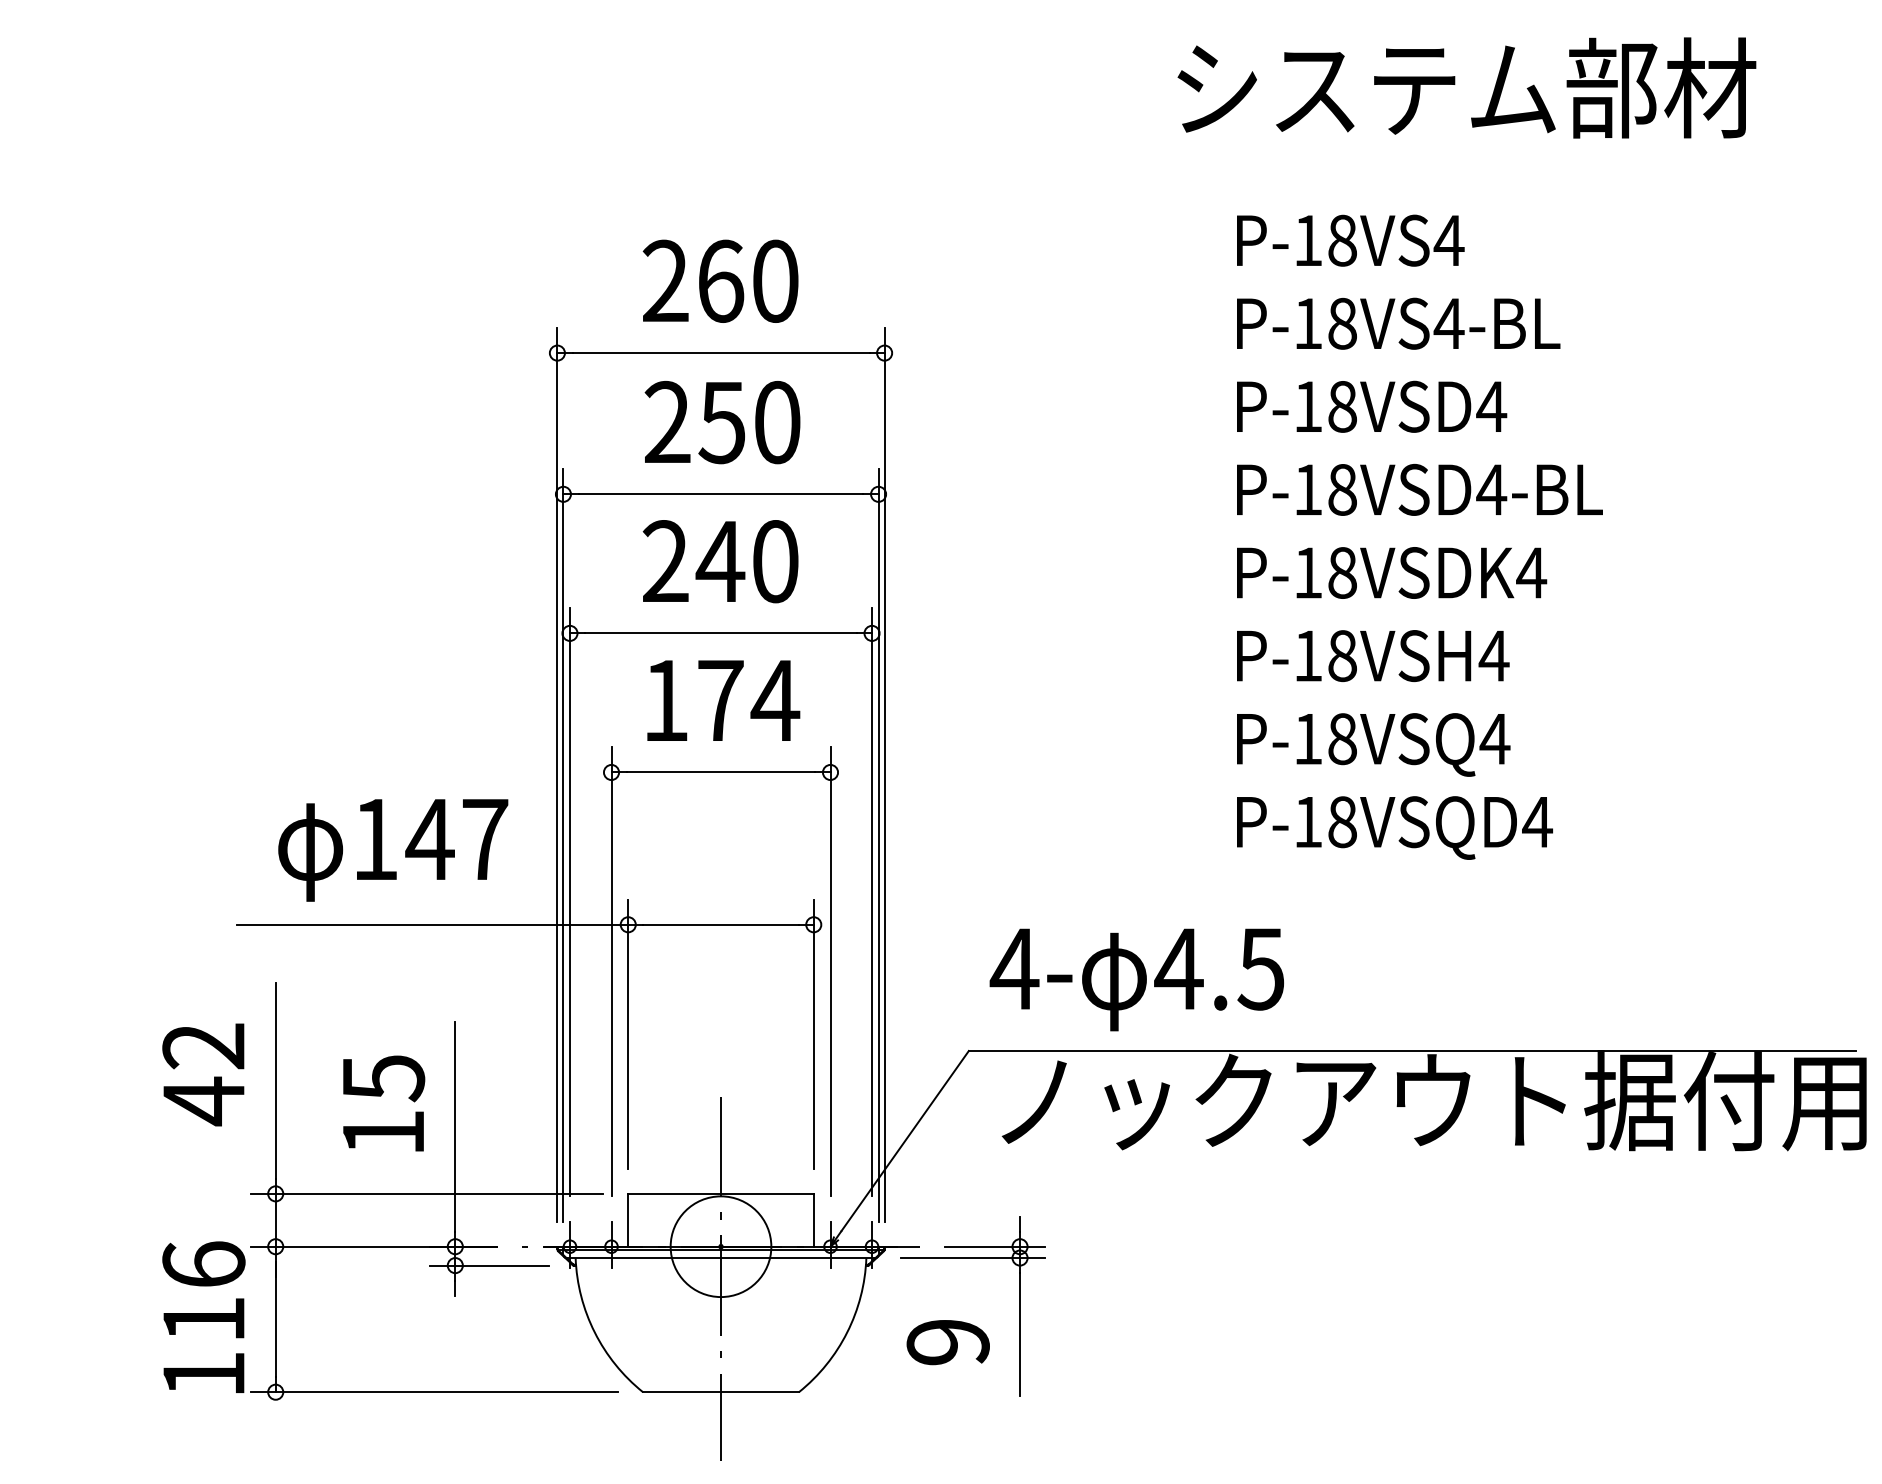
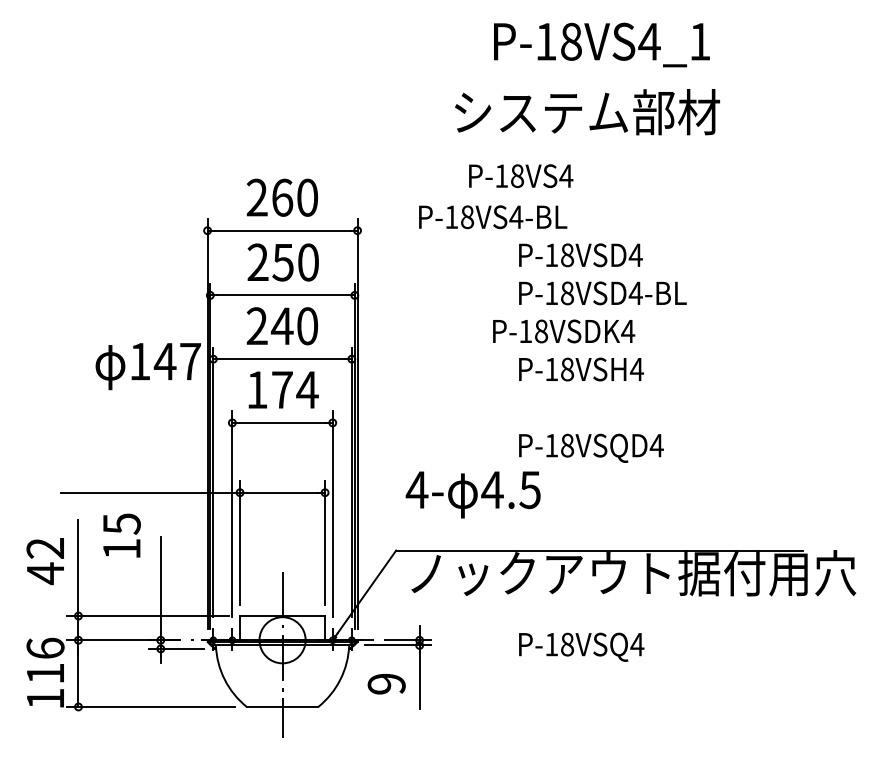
text: (1466, 88) -> (587, 112), moved
text: (1351, 239) -> (521, 175), moved
text: (1399, 324) -> (493, 217), moved
text: (1392, 573) -> (564, 331), moved
text: (1373, 743) -> (581, 646), moved
text: (391, 850) -> (147, 366), moved
text: (1135, 978) -> (472, 494), moved
text: (382, 1103) -> (121, 535), moved

